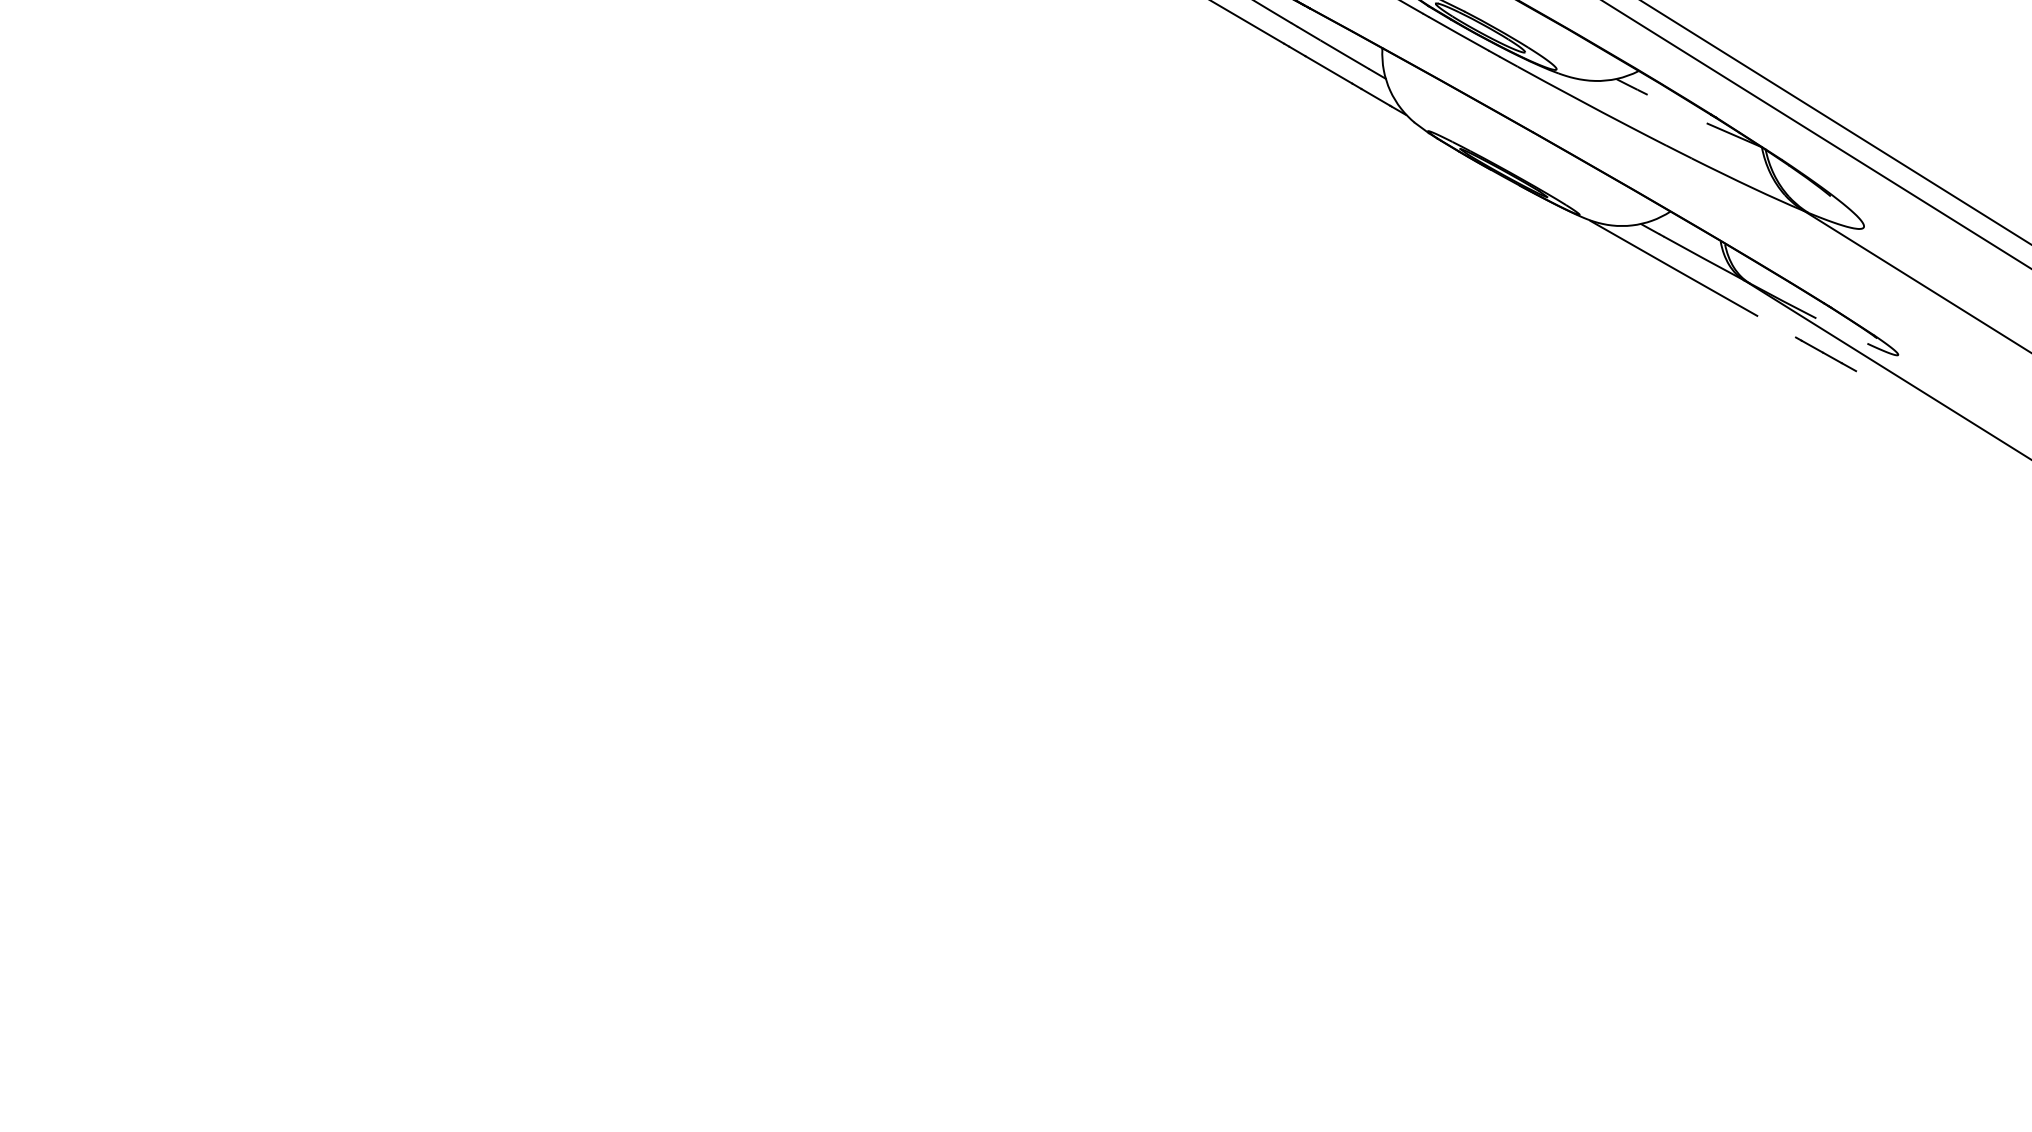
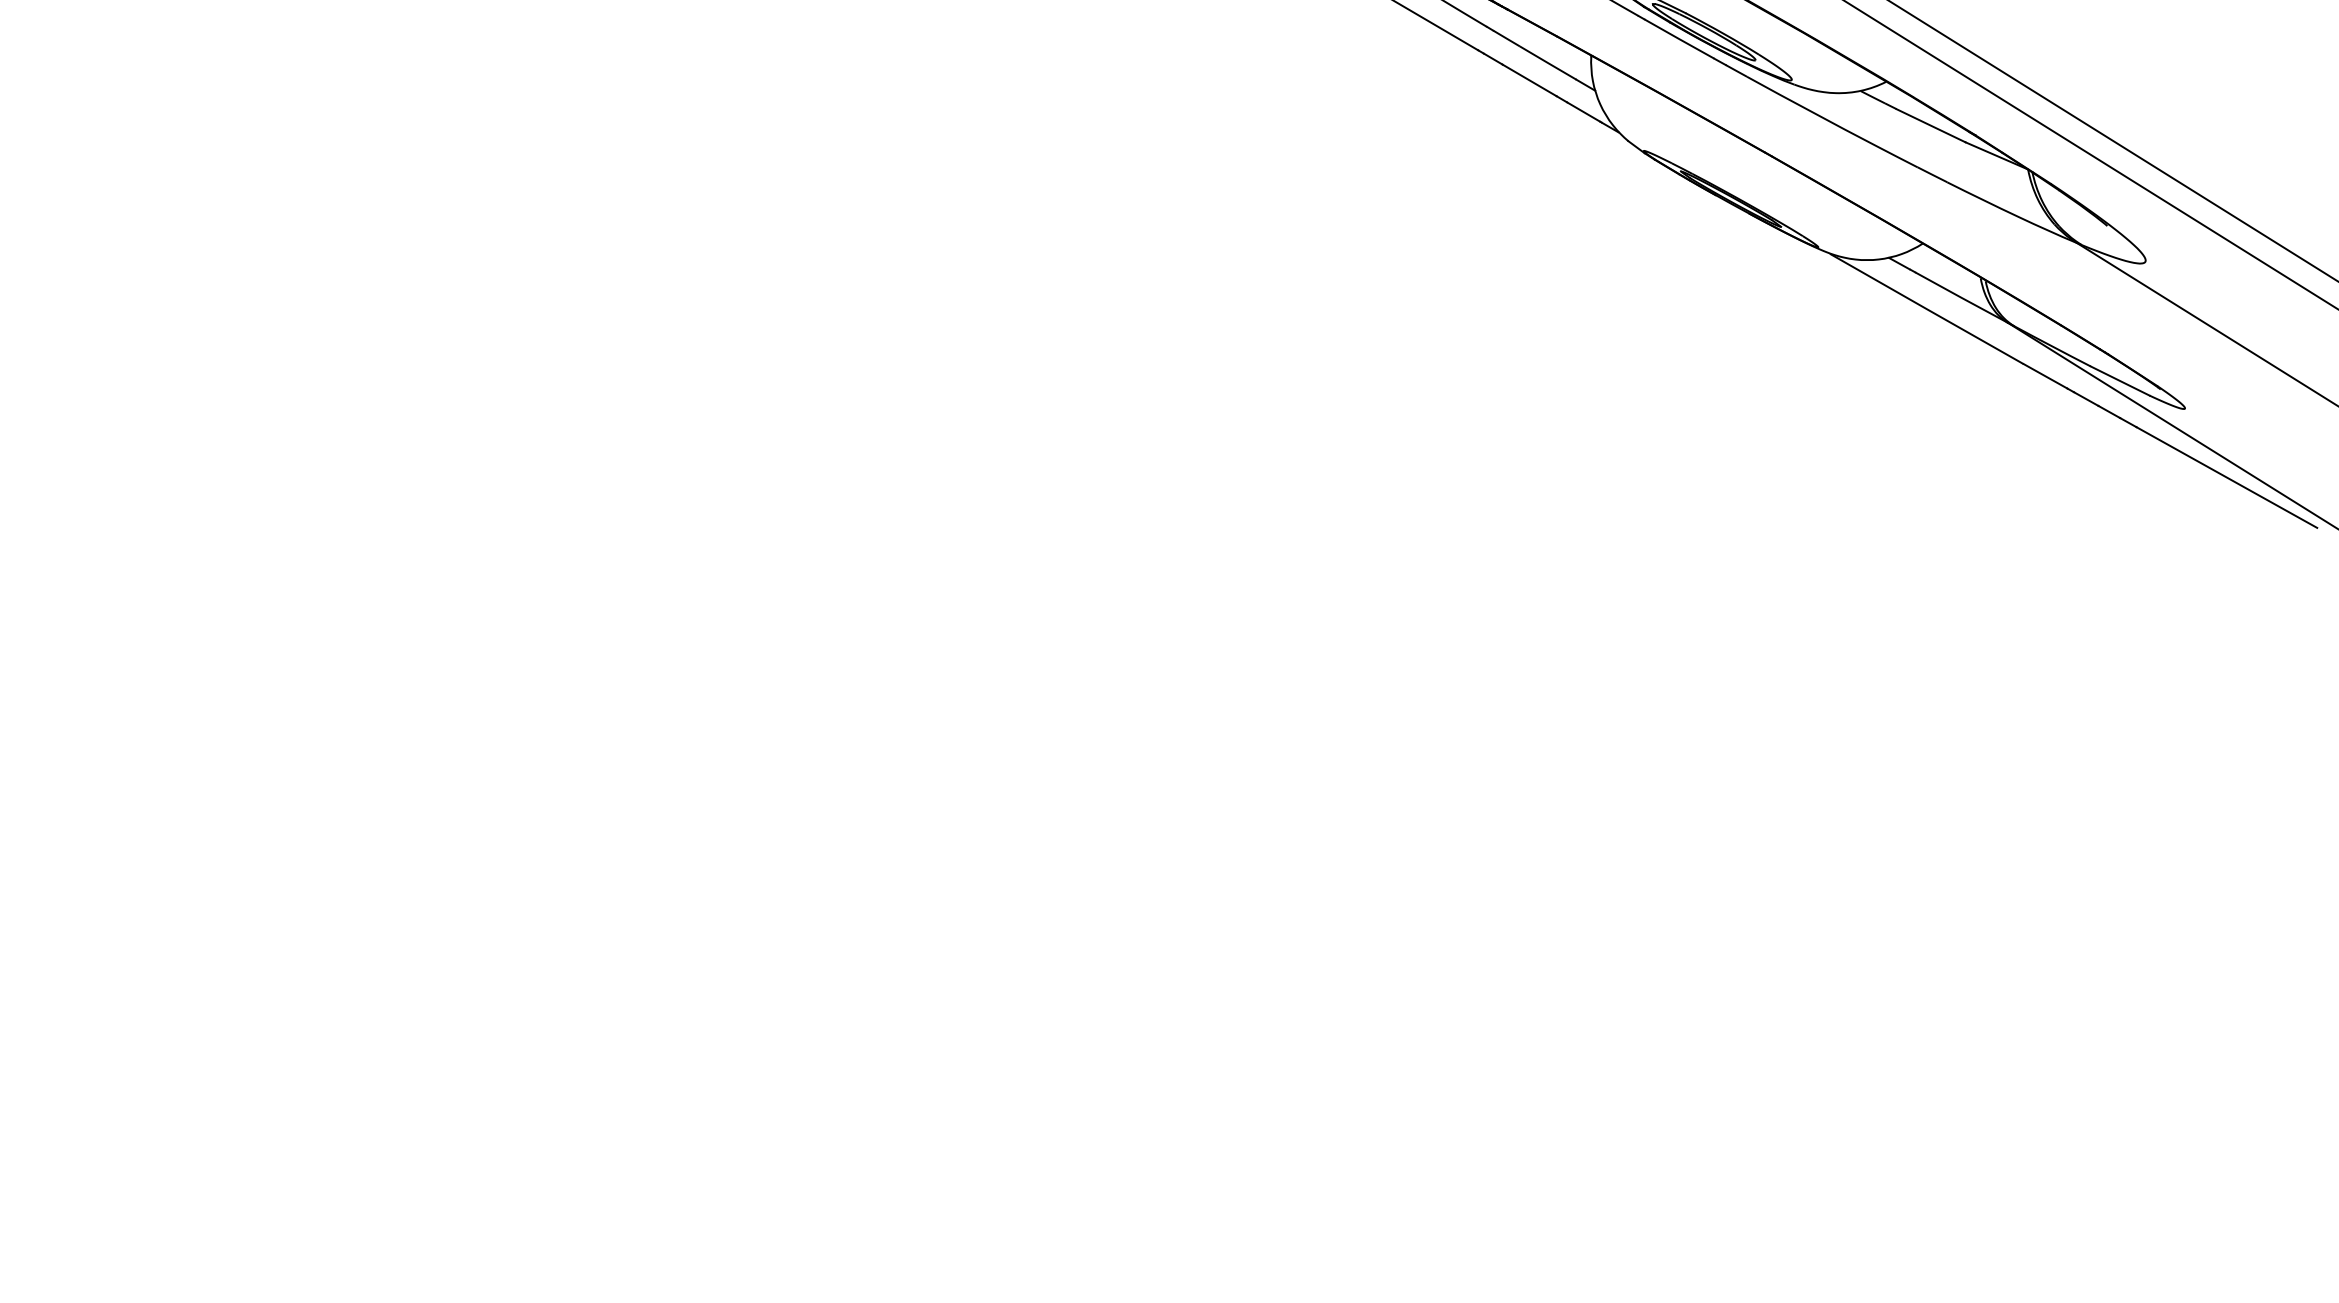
line: (1677, 108) -> (1930, 124), added
line: (1776, 326) -> (2044, 375), added
line: (1841, 330) -> (2119, 380), added
line: (1934, 414) -> (2226, 477), added

